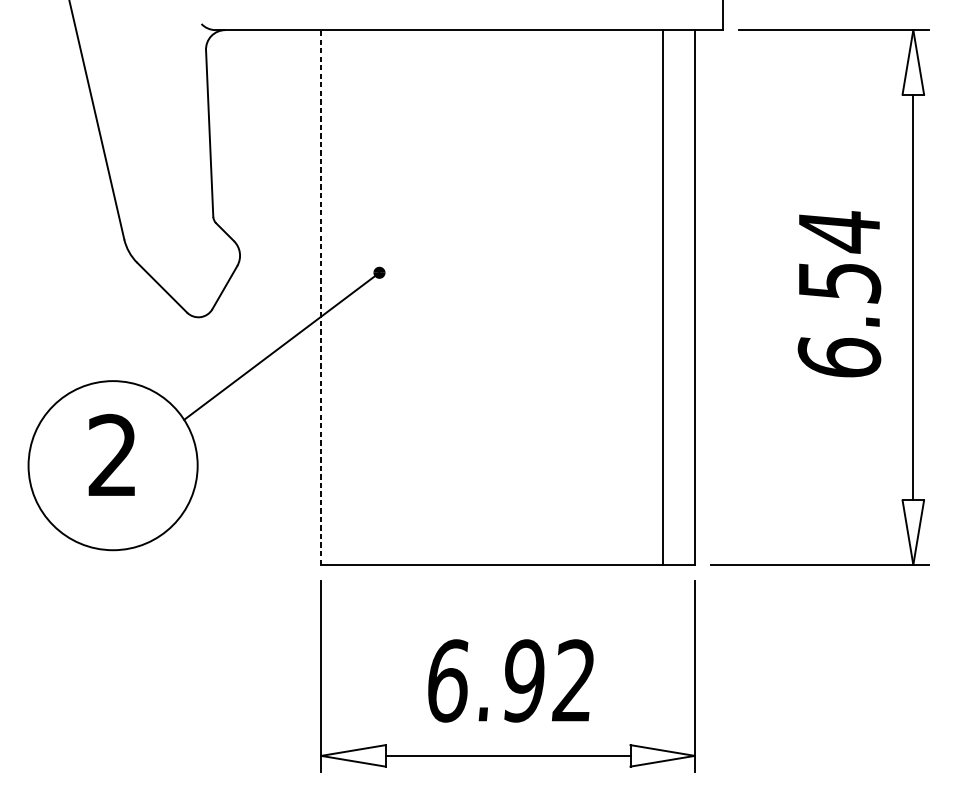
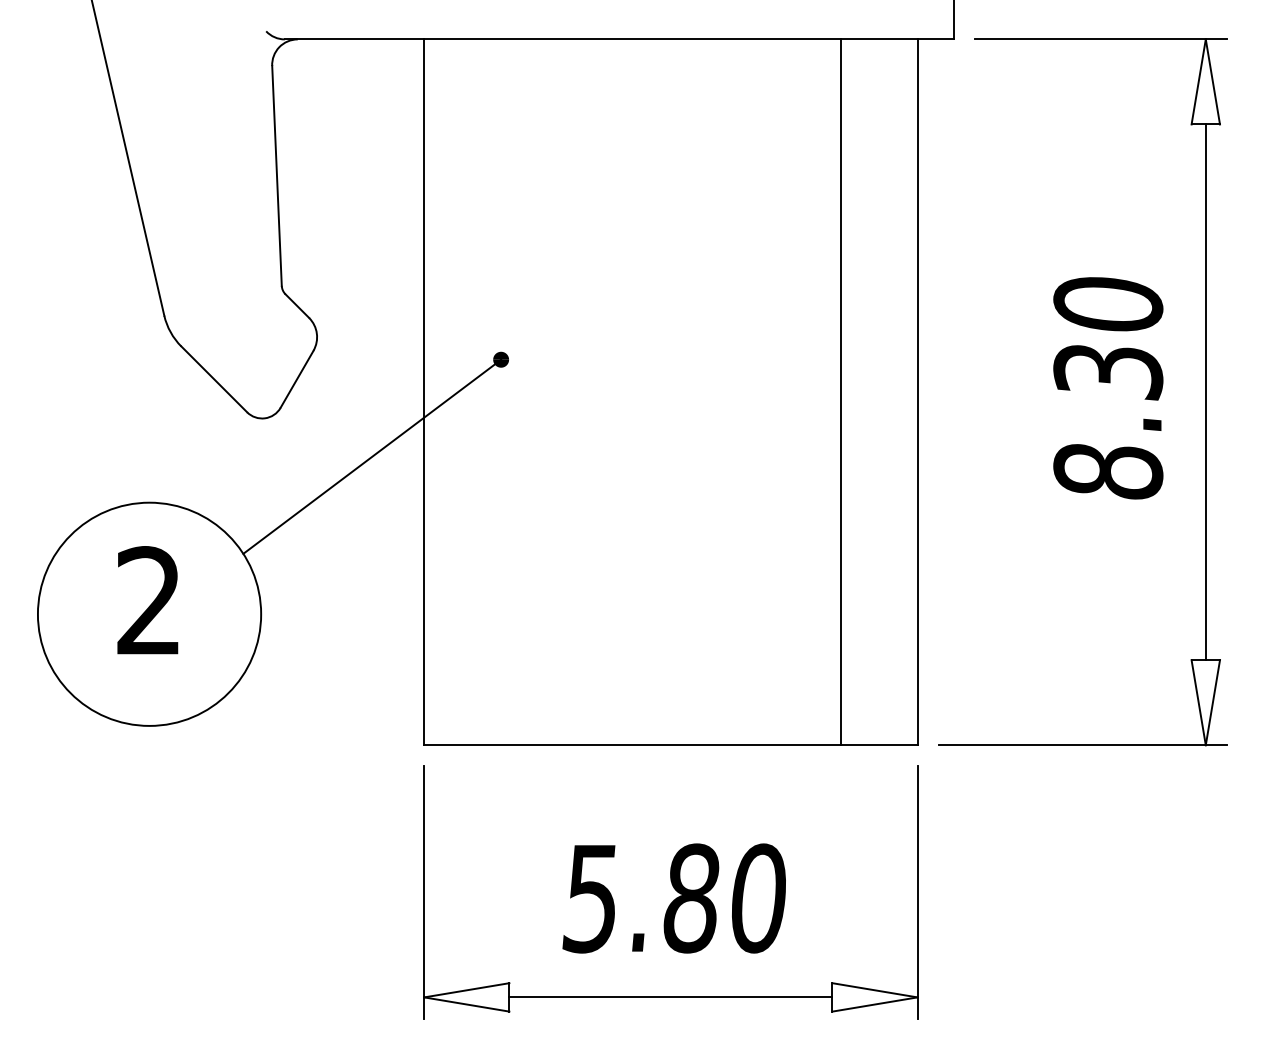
text: (839, 294) -> (1108, 388), 6.54 -> 8.30
line: (321, 297) -> (424, 392), dashed -> solid
line: (663, 297) -> (841, 392), moved
text: (510, 680) -> (673, 898), 6.92 -> 5.80

